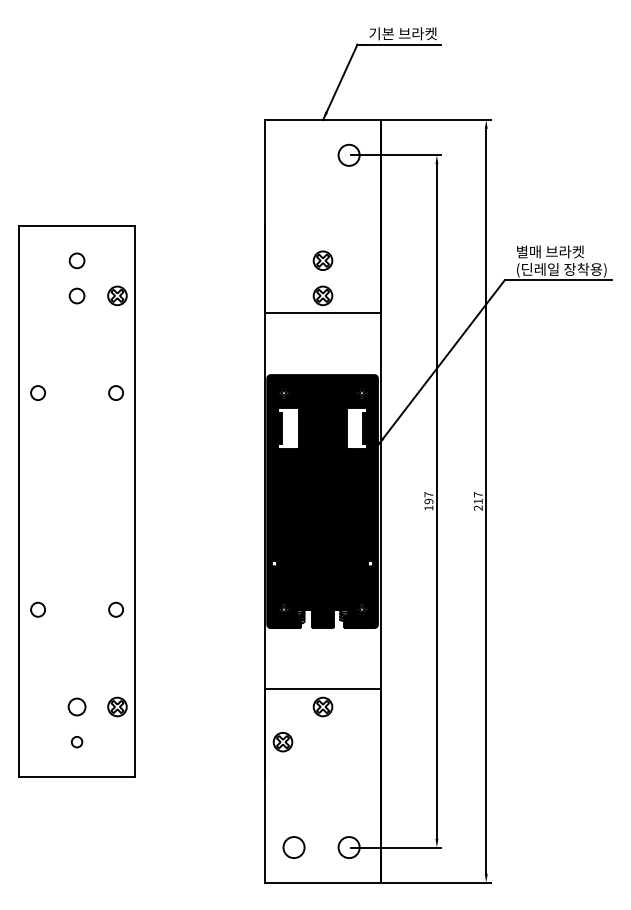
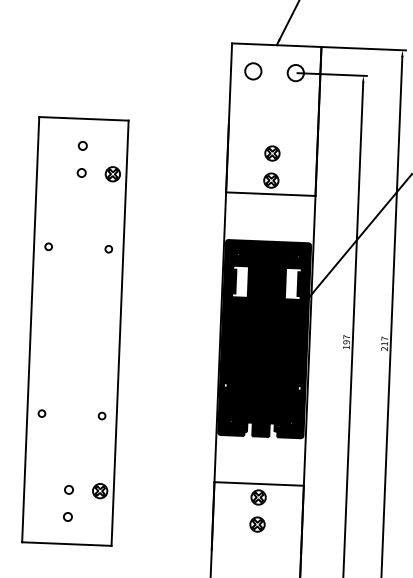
circle: (293, 154) -> (252, 70), added
circle: (76, 260) -> (82, 145), size x0.71
circle: (76, 295) -> (81, 172), size x0.71
circle: (37, 393) -> (48, 247), size x0.62
circle: (115, 393) -> (108, 249), size x0.62
circle: (37, 609) -> (41, 413), size x0.62
circle: (115, 609) -> (101, 415), size x0.62
circle: (76, 706) -> (68, 489), size x0.62
part: (282, 742) -> (257, 524), moved

